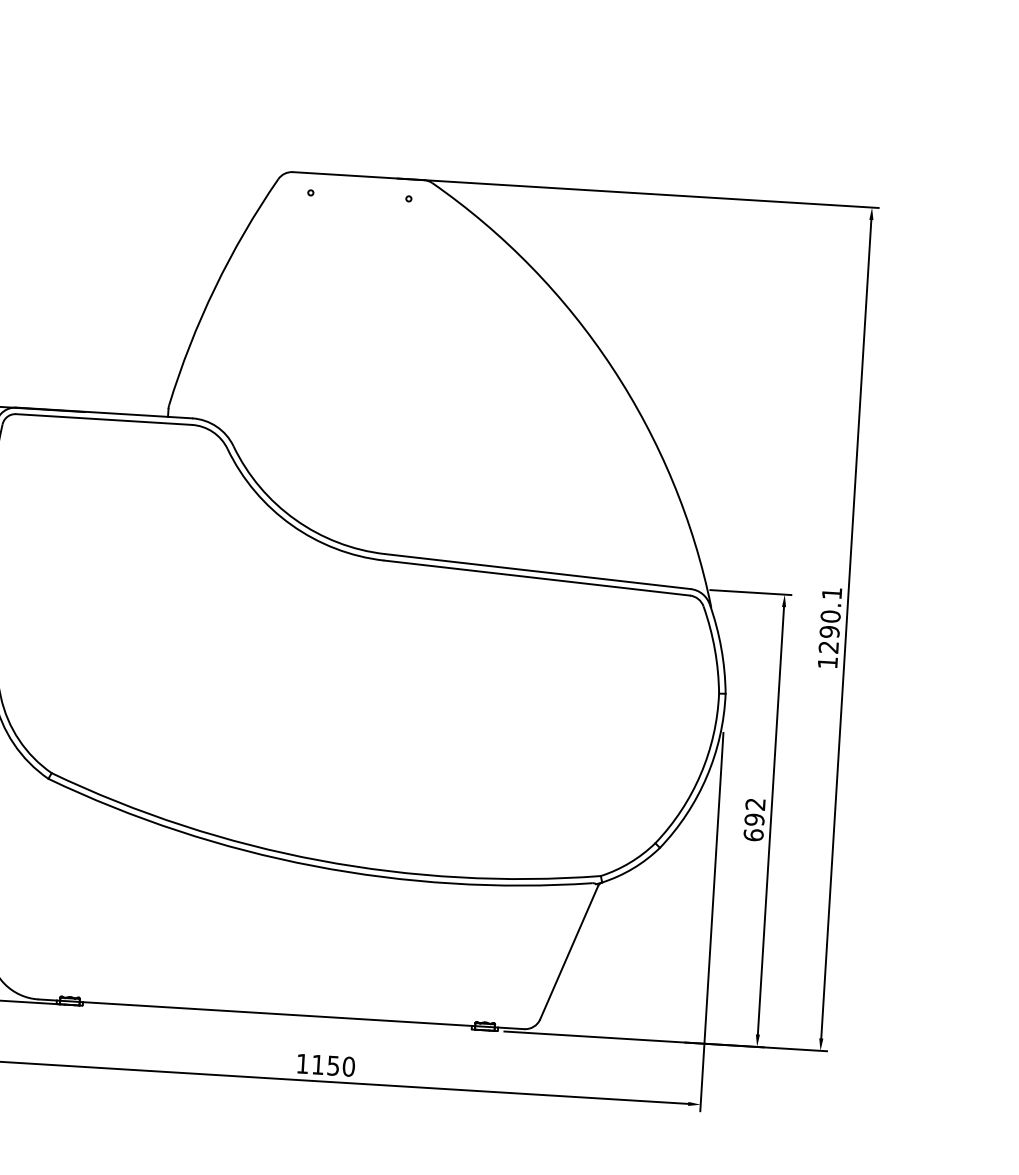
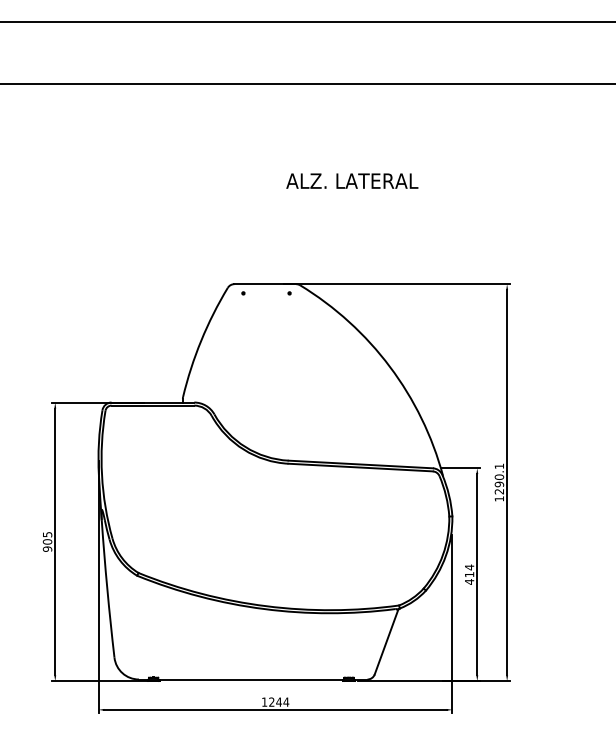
text: (754, 819) -> (469, 574), 692 -> 414
text: (334, 1064) -> (279, 701), 1150 -> 1244

